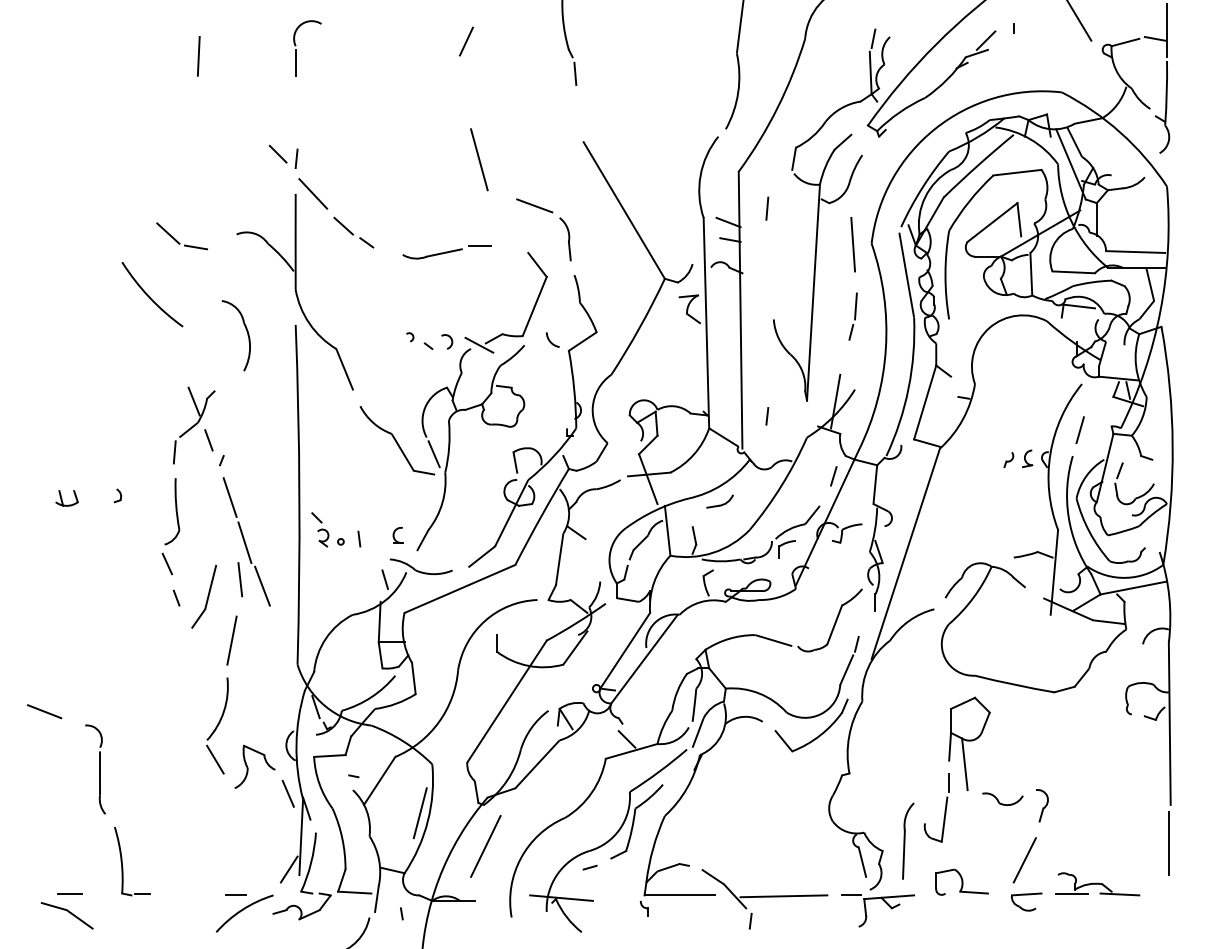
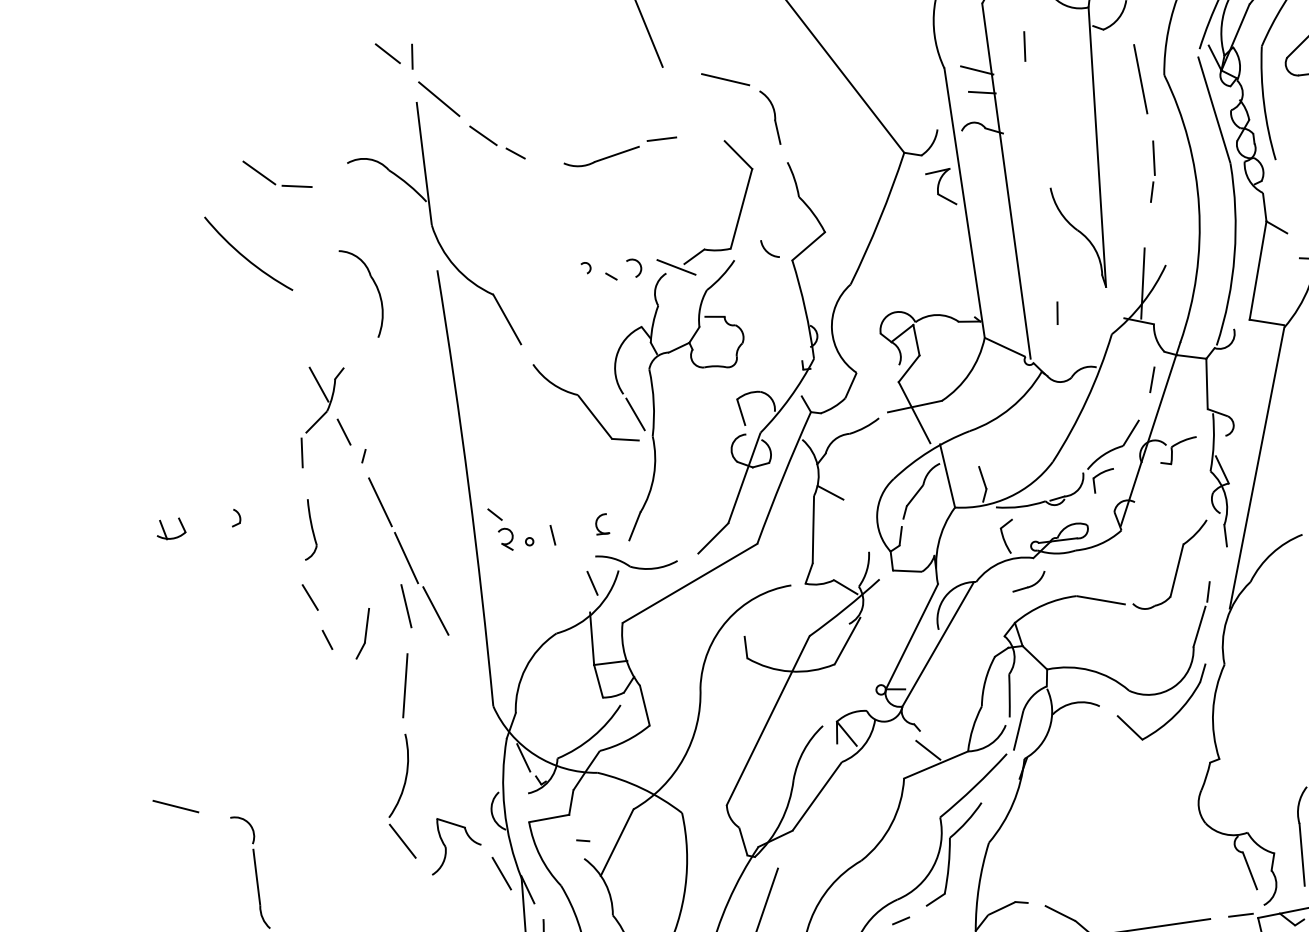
part: (719, 501) -> (1028, 581), moved
part: (172, 511) -> (308, 529), size x0.7
part: (204, 596) -> (363, 633), size x0.6
line: (419, 813) -> (673, 878), removed

